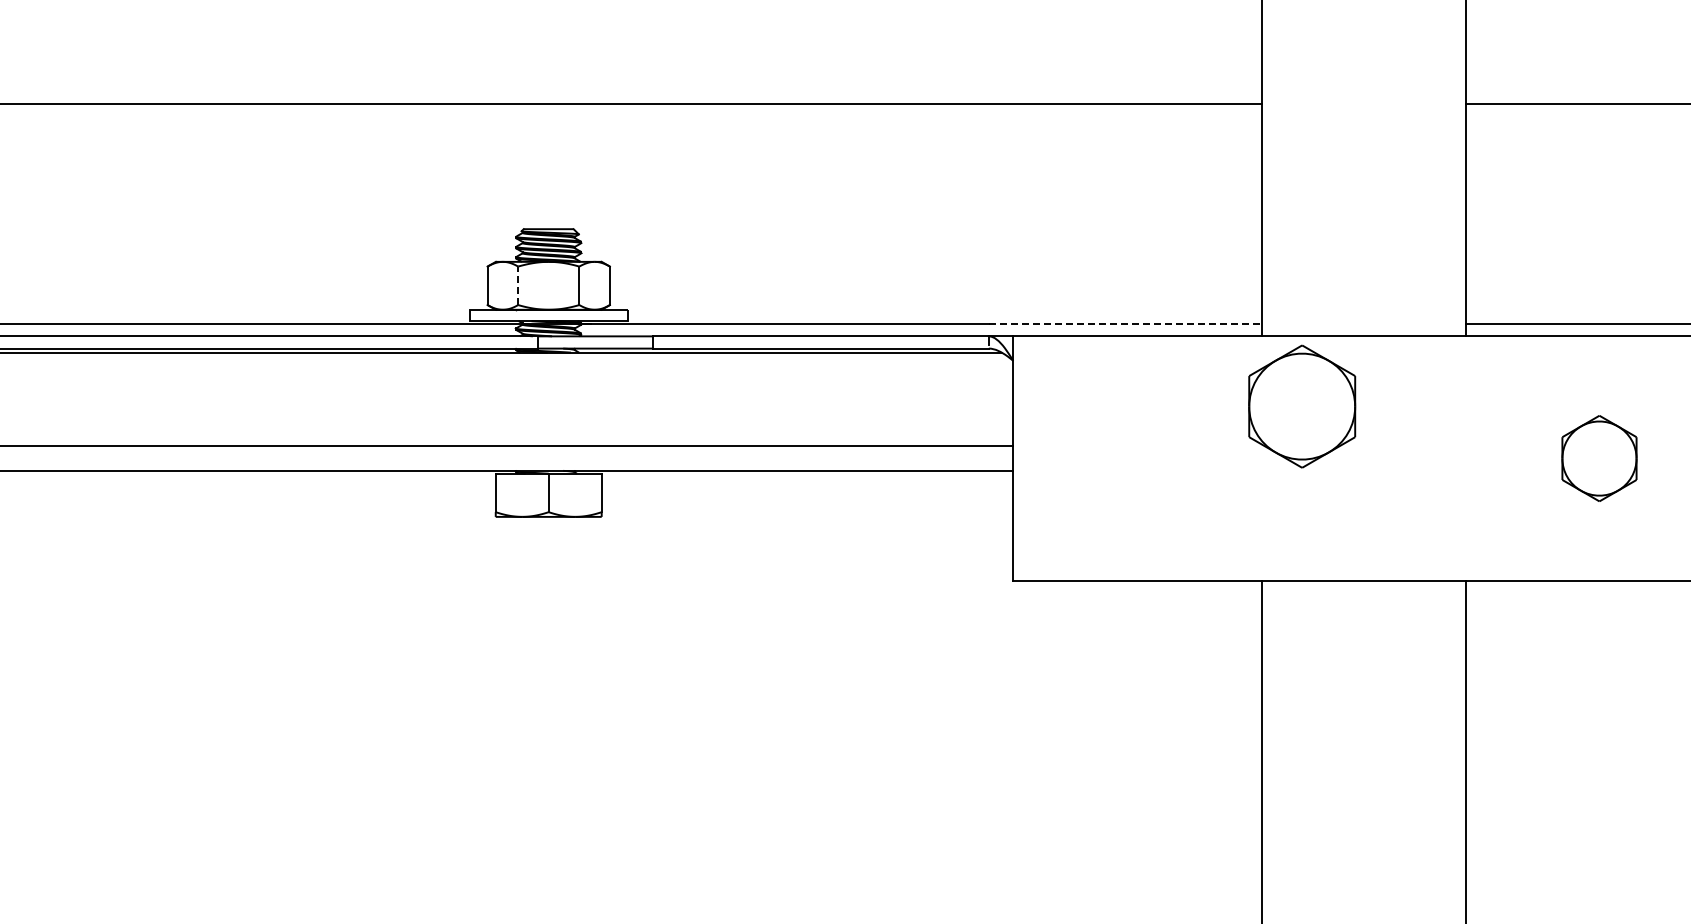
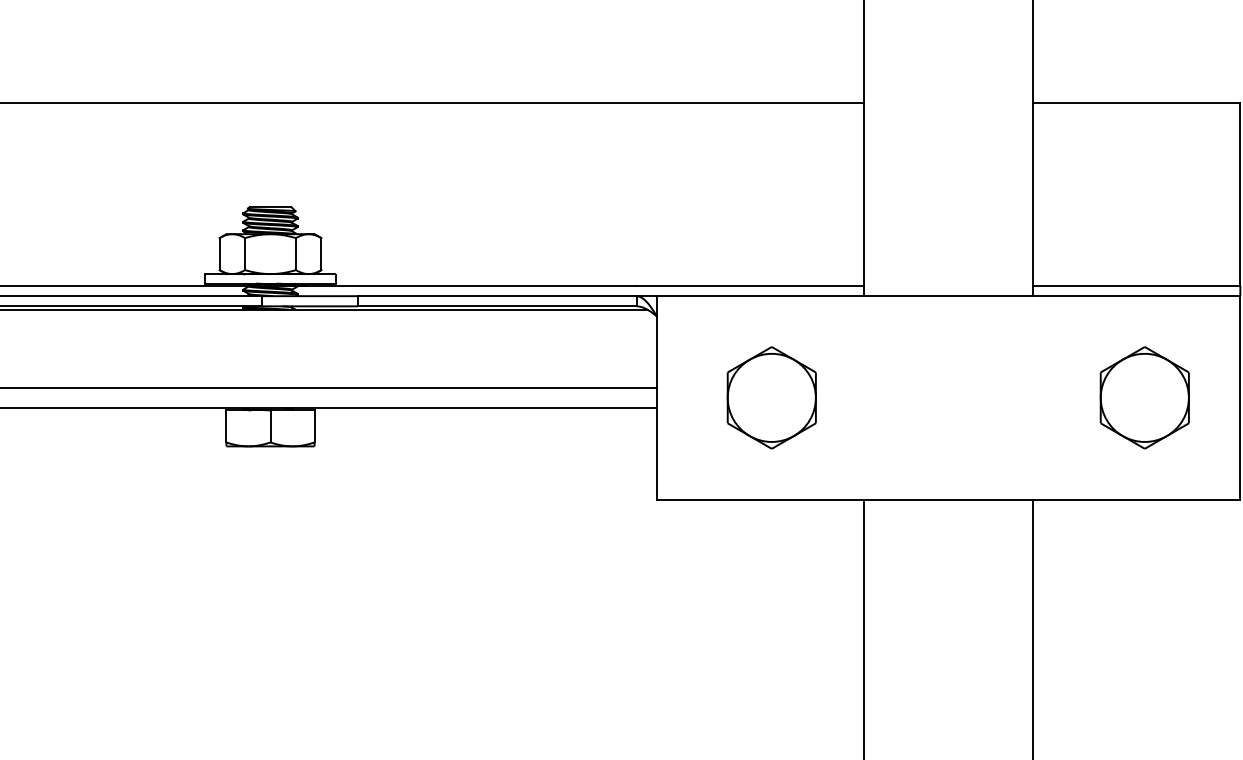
line: (518, 285) -> (245, 253), dashed -> solid
line: (1125, 324) -> (750, 286), dashed -> solid
part: (1302, 406) -> (772, 397), moved
part: (1599, 458) -> (1144, 397), size x1.43

